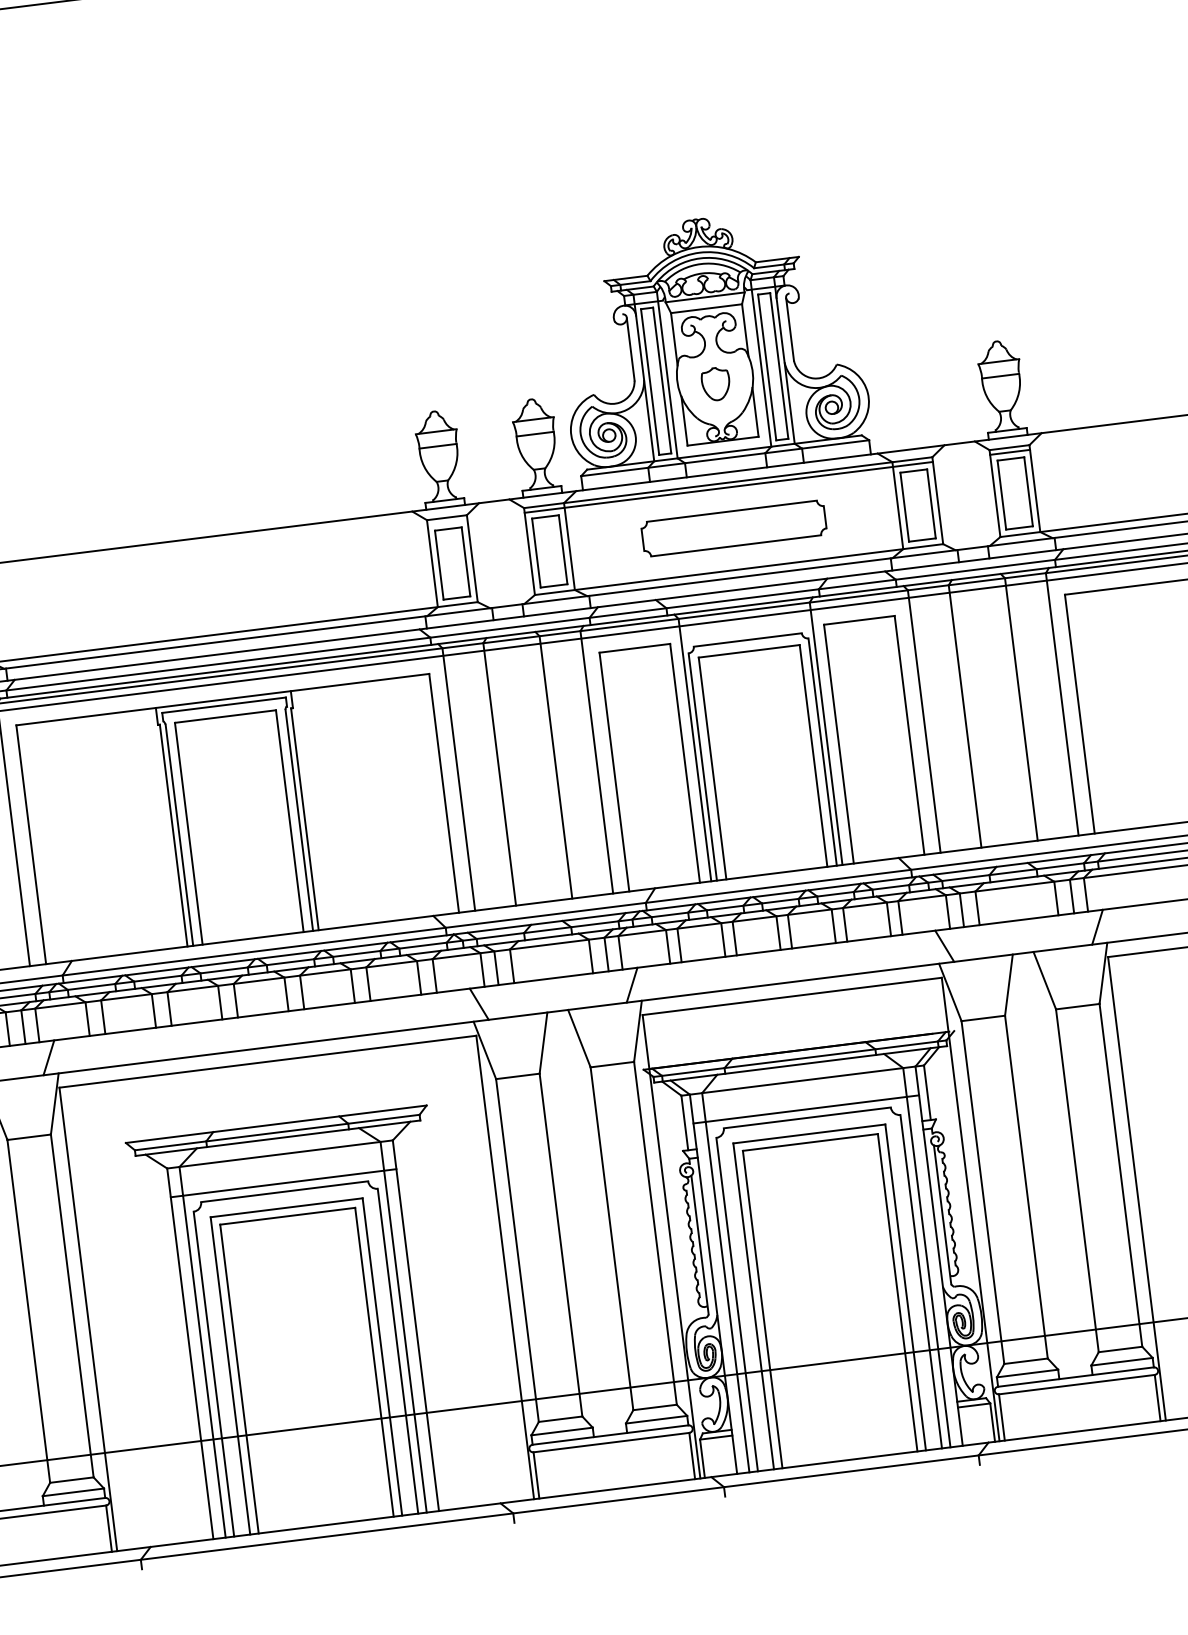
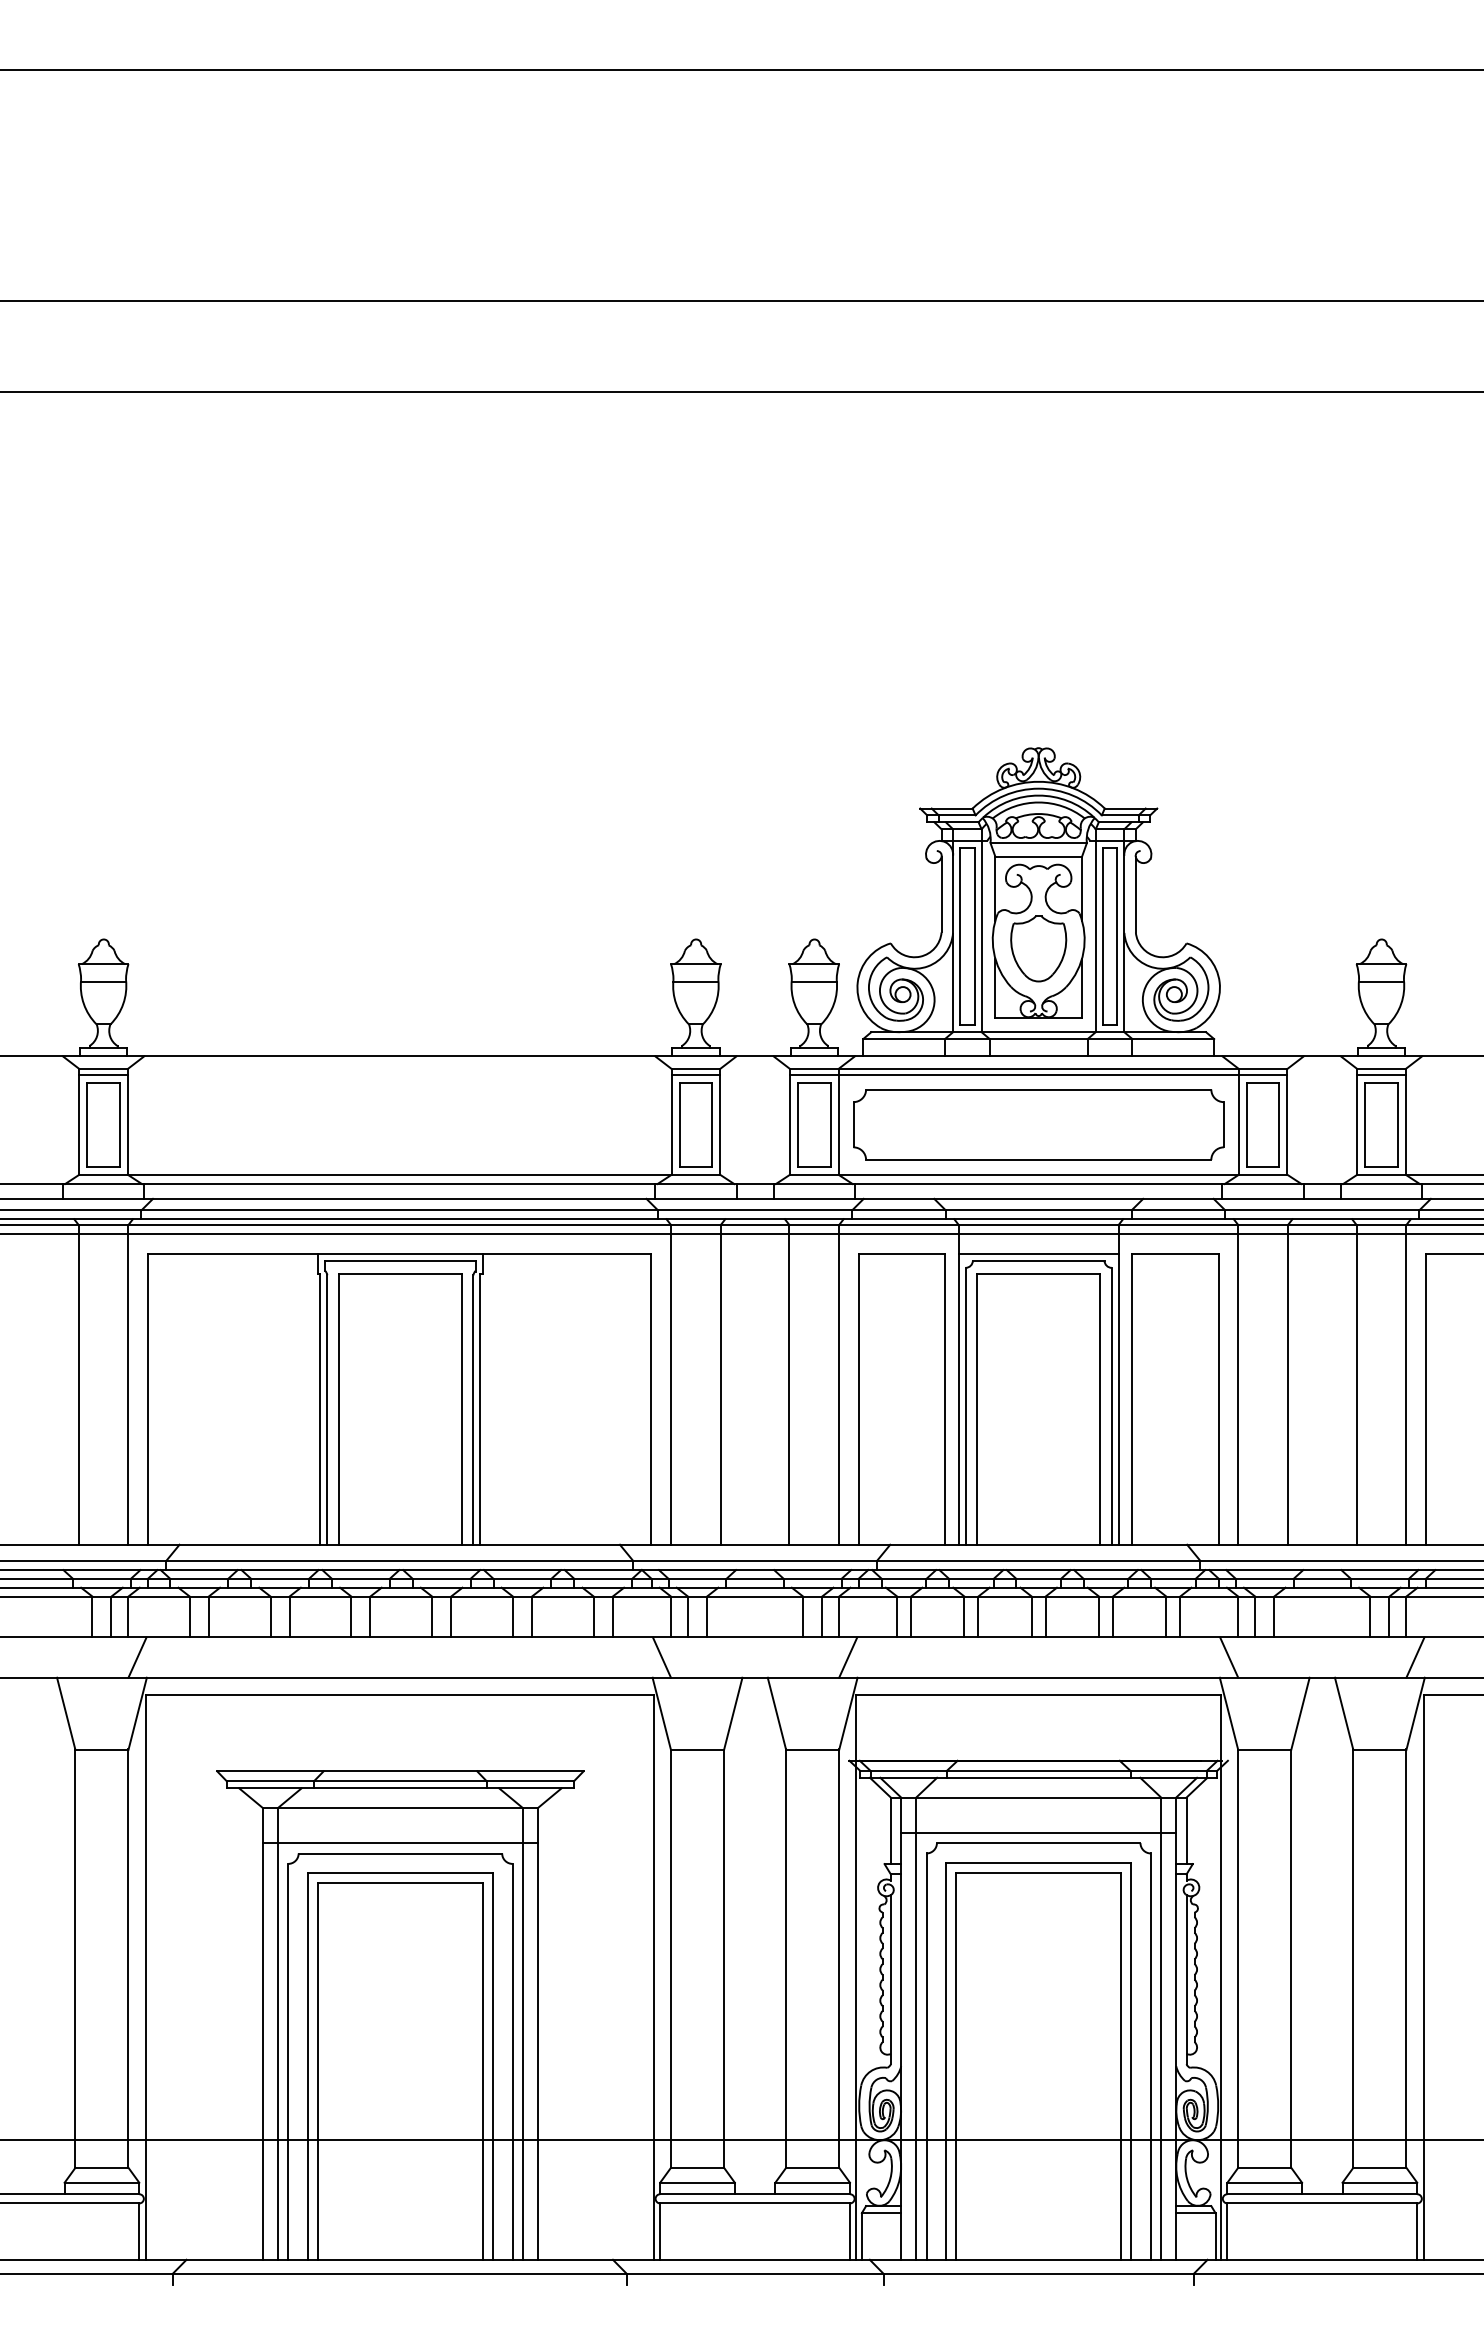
part: (715, 383) -> (1038, 948), size x1.67
line: (447, 522) -> (695, 1074), added
part: (733, 528) -> (1038, 1124), size x1.67
line: (746, 634) -> (1038, 1253), added

